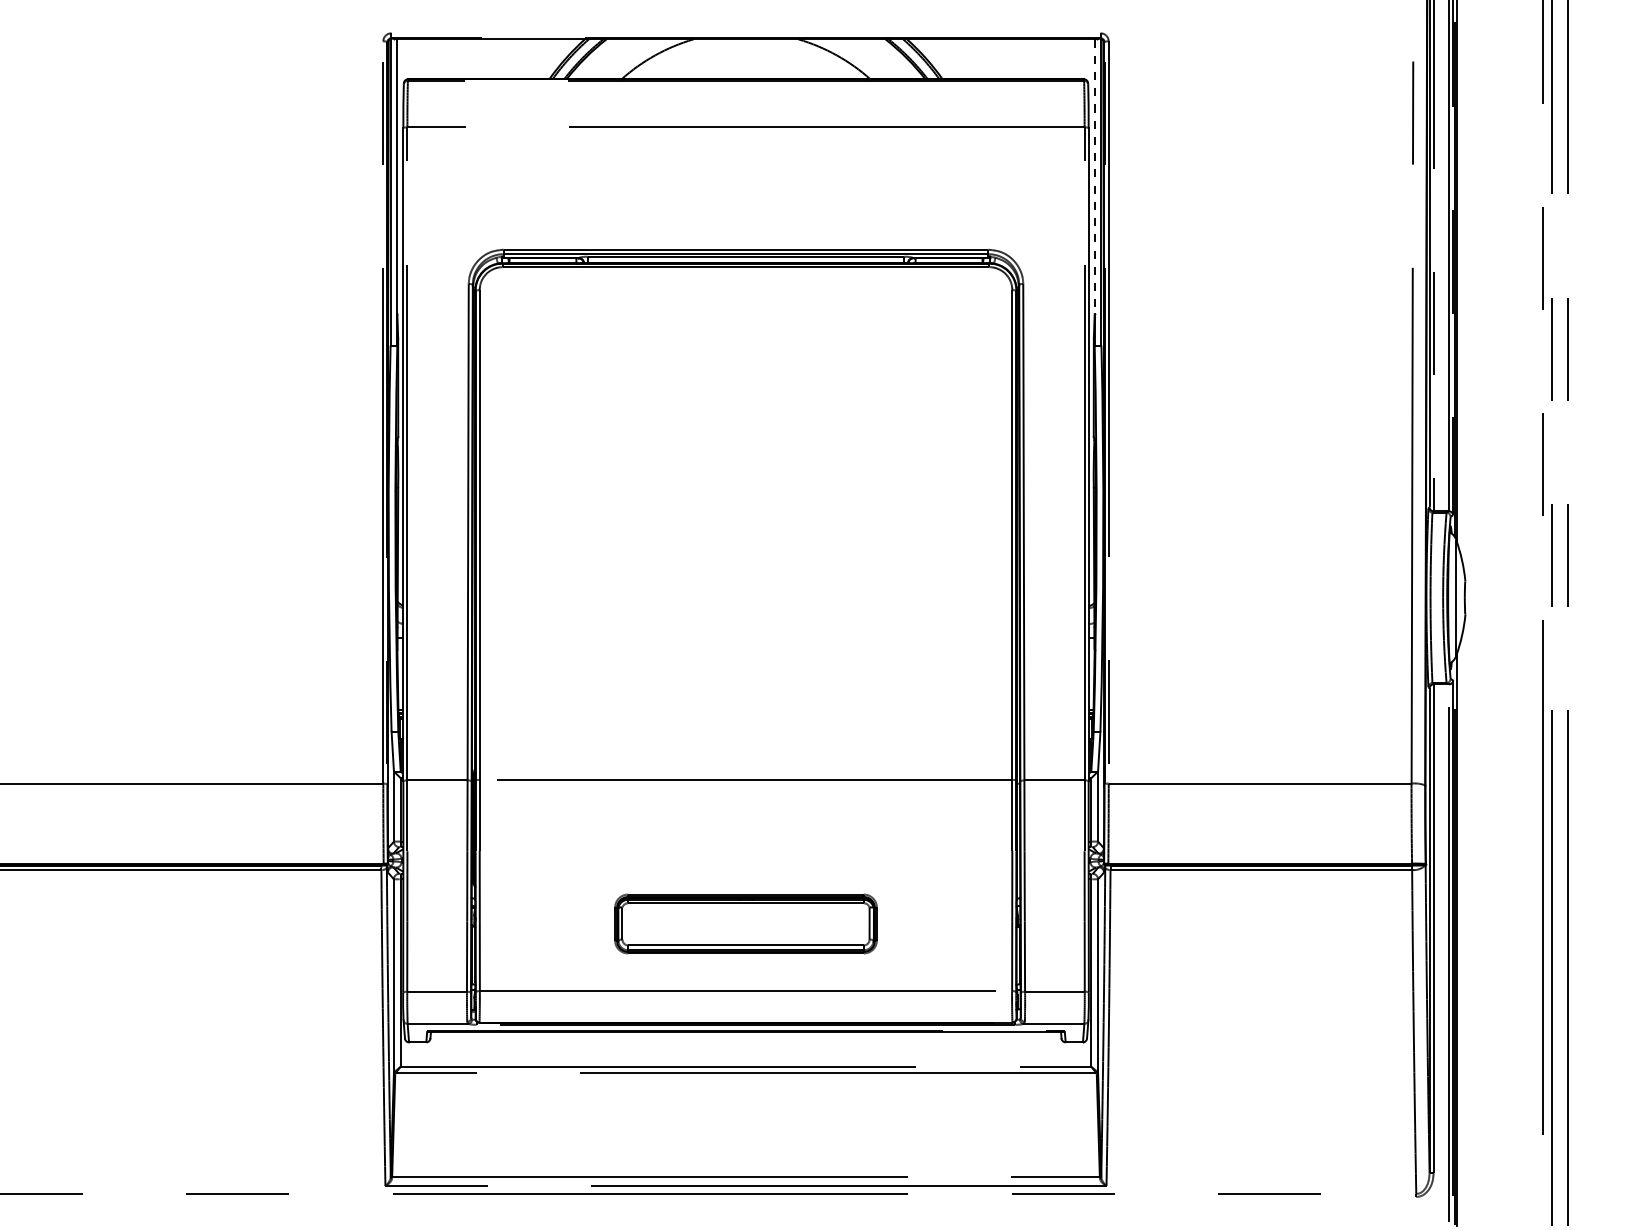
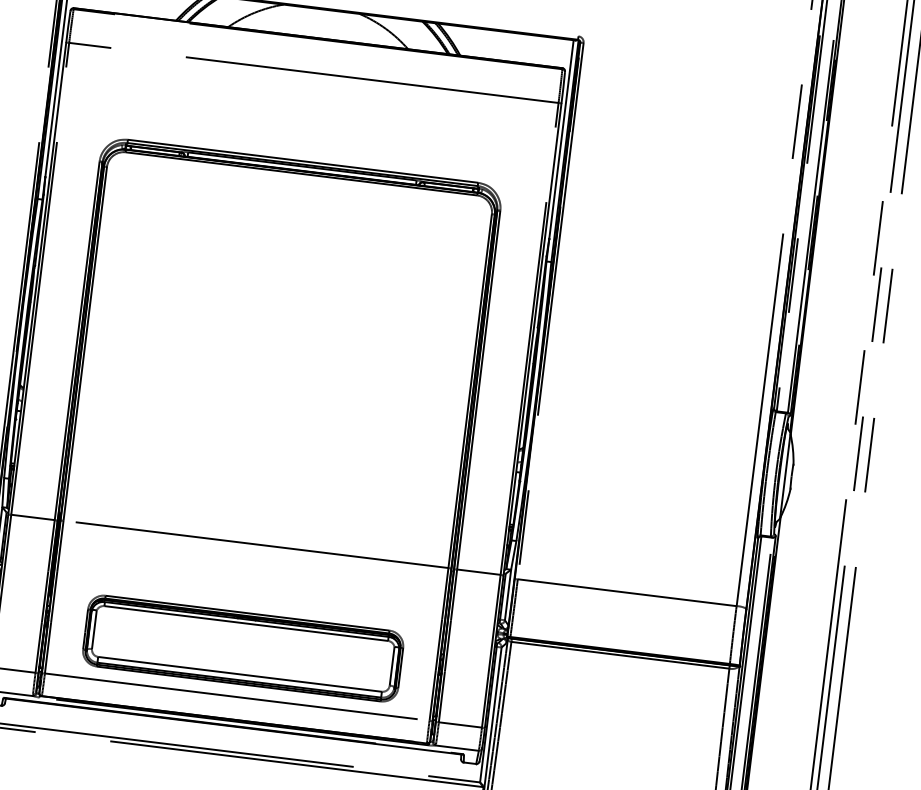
line: (1094, 177) -> (561, 140), dashed -> solid
part: (745, 923) -> (242, 648), size x1.67

